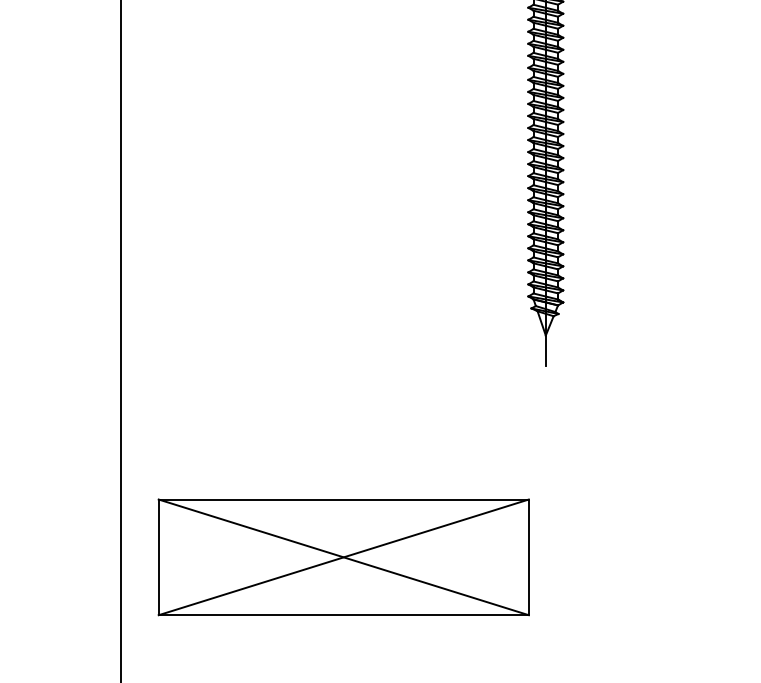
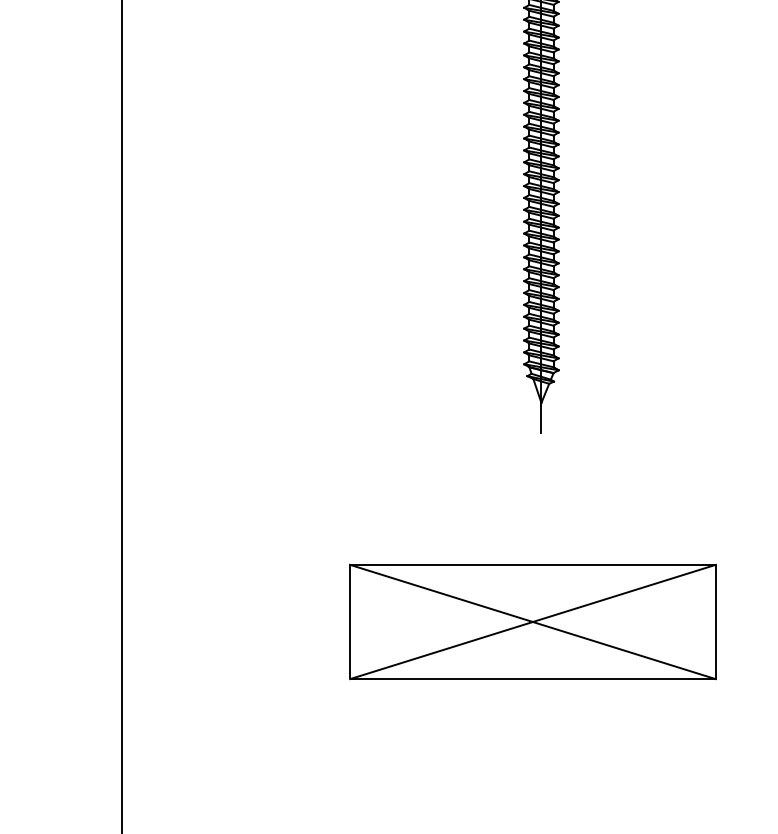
part: (343, 556) -> (532, 621), moved

